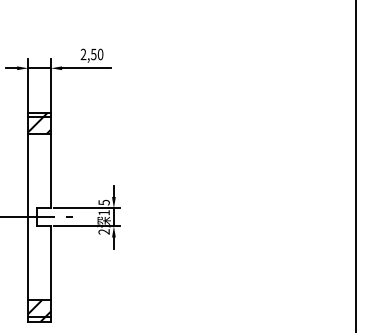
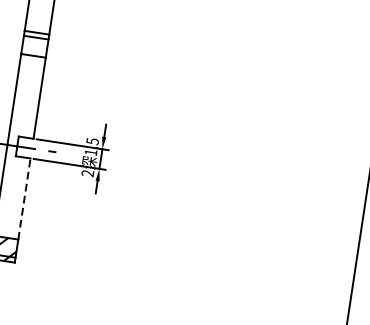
hatch: (39, 123) -> (35, 44), removed
line: (50, 262) -> (24, 198), solid -> dashed

